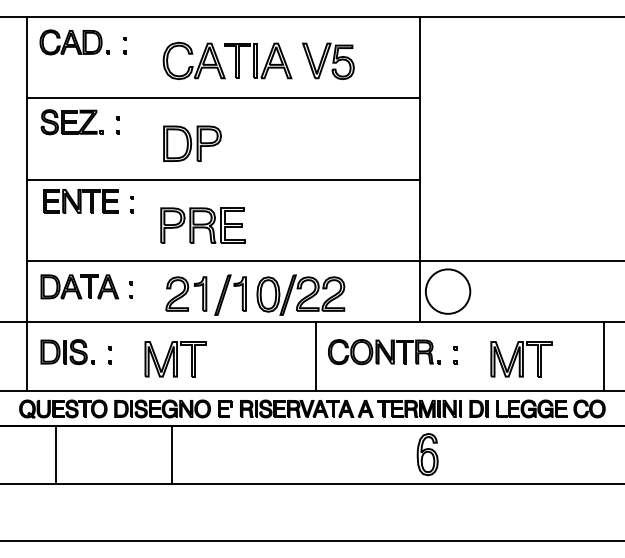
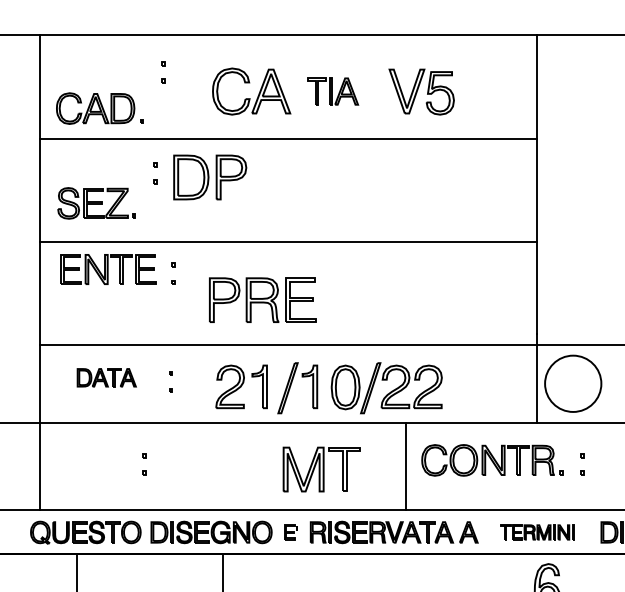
part: (74, 42) -> (99, 108), moved
part: (258, 60) -> (333, 90), size x0.6
part: (71, 122) -> (96, 203), moved
part: (192, 143) -> (210, 177), moved
part: (79, 286) -> (106, 377), size x0.6
part: (67, 352) -> (91, 460), removed
part: (175, 359) -> (321, 469), moved
part: (225, 408) -> (291, 531), size x0.7
part: (419, 408) -> (537, 531), size x0.7

